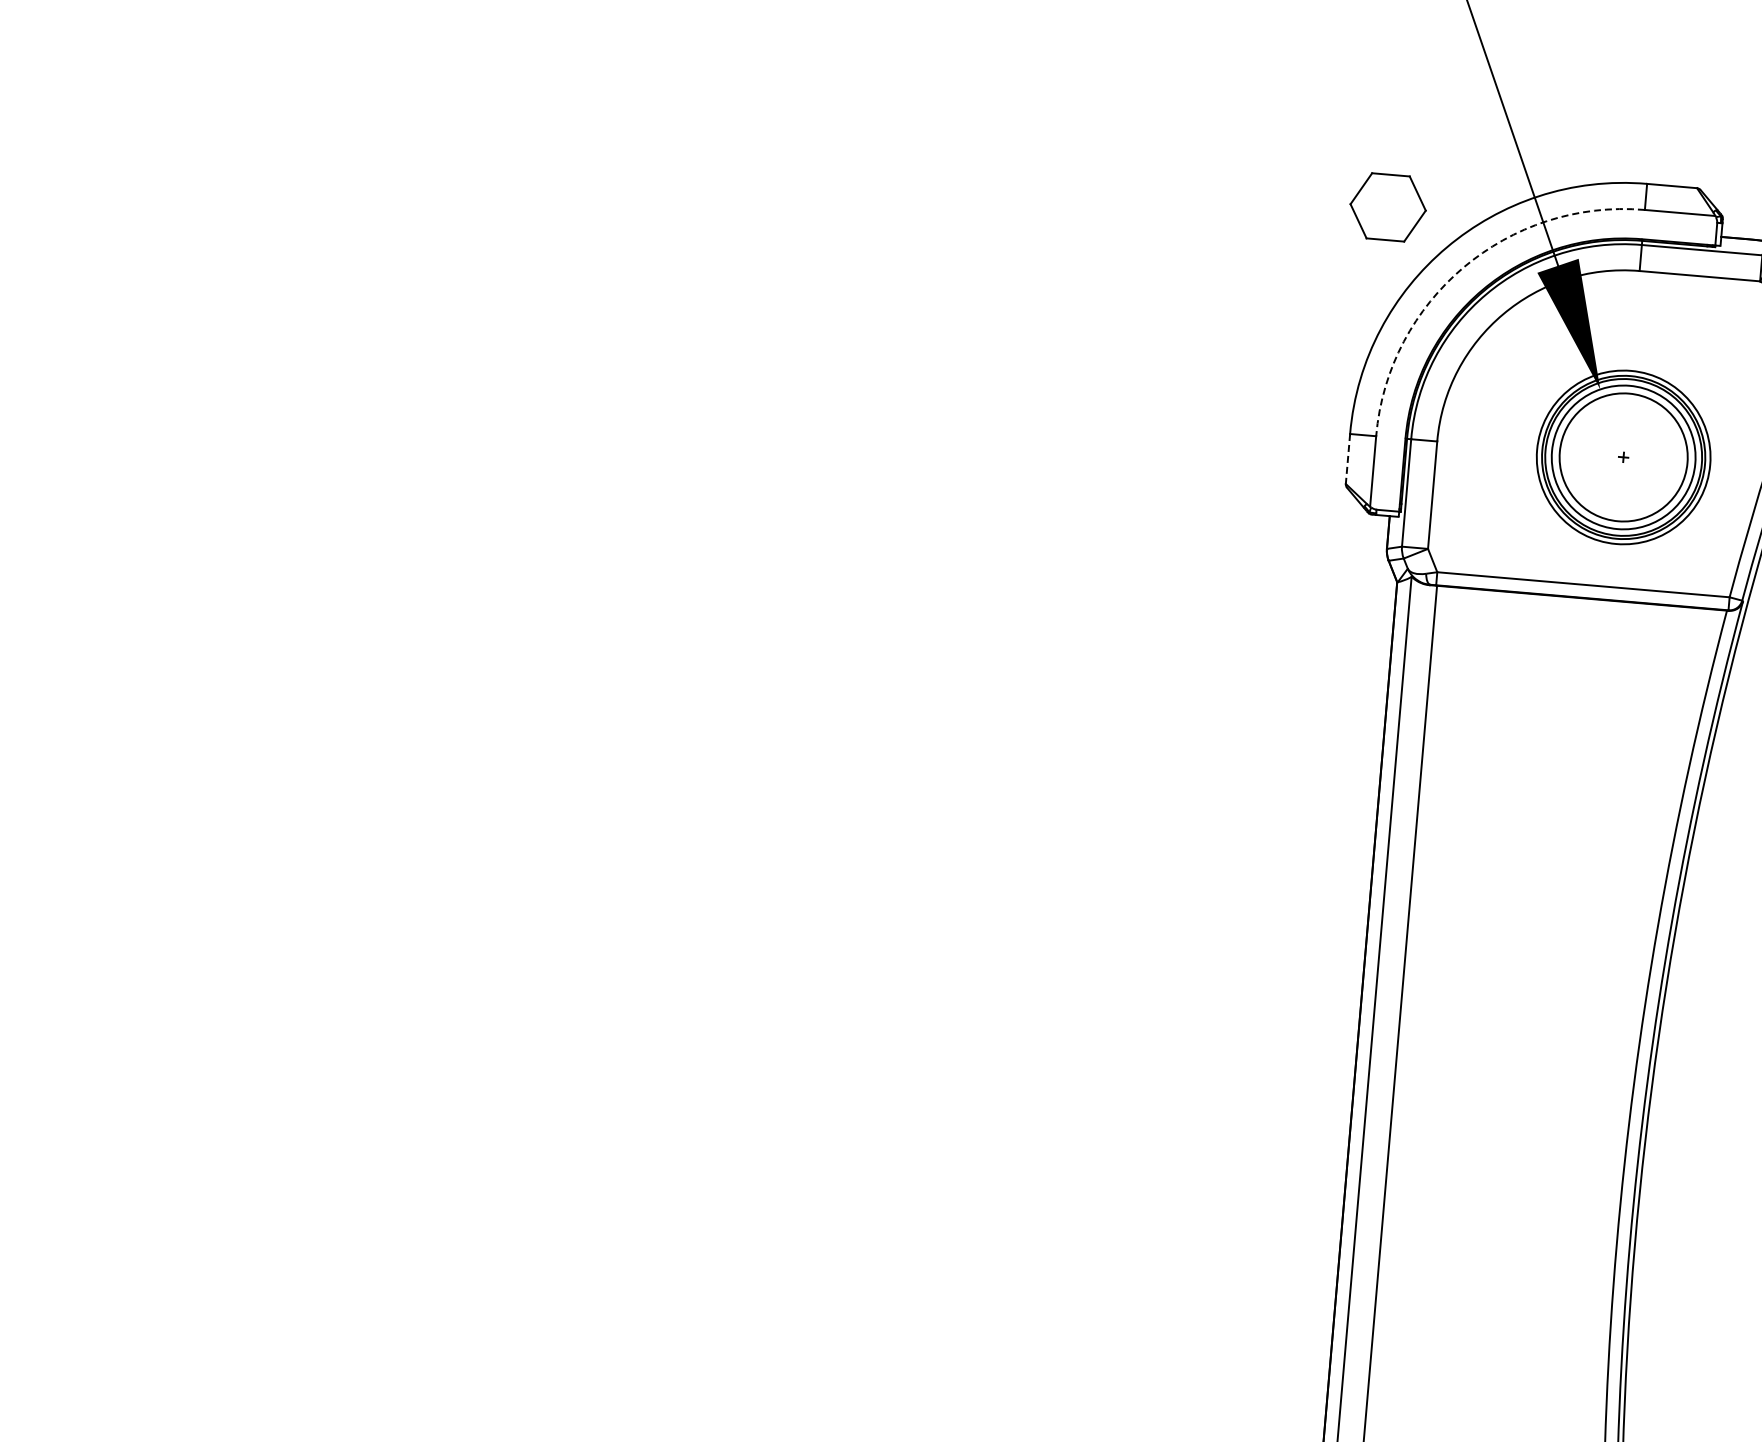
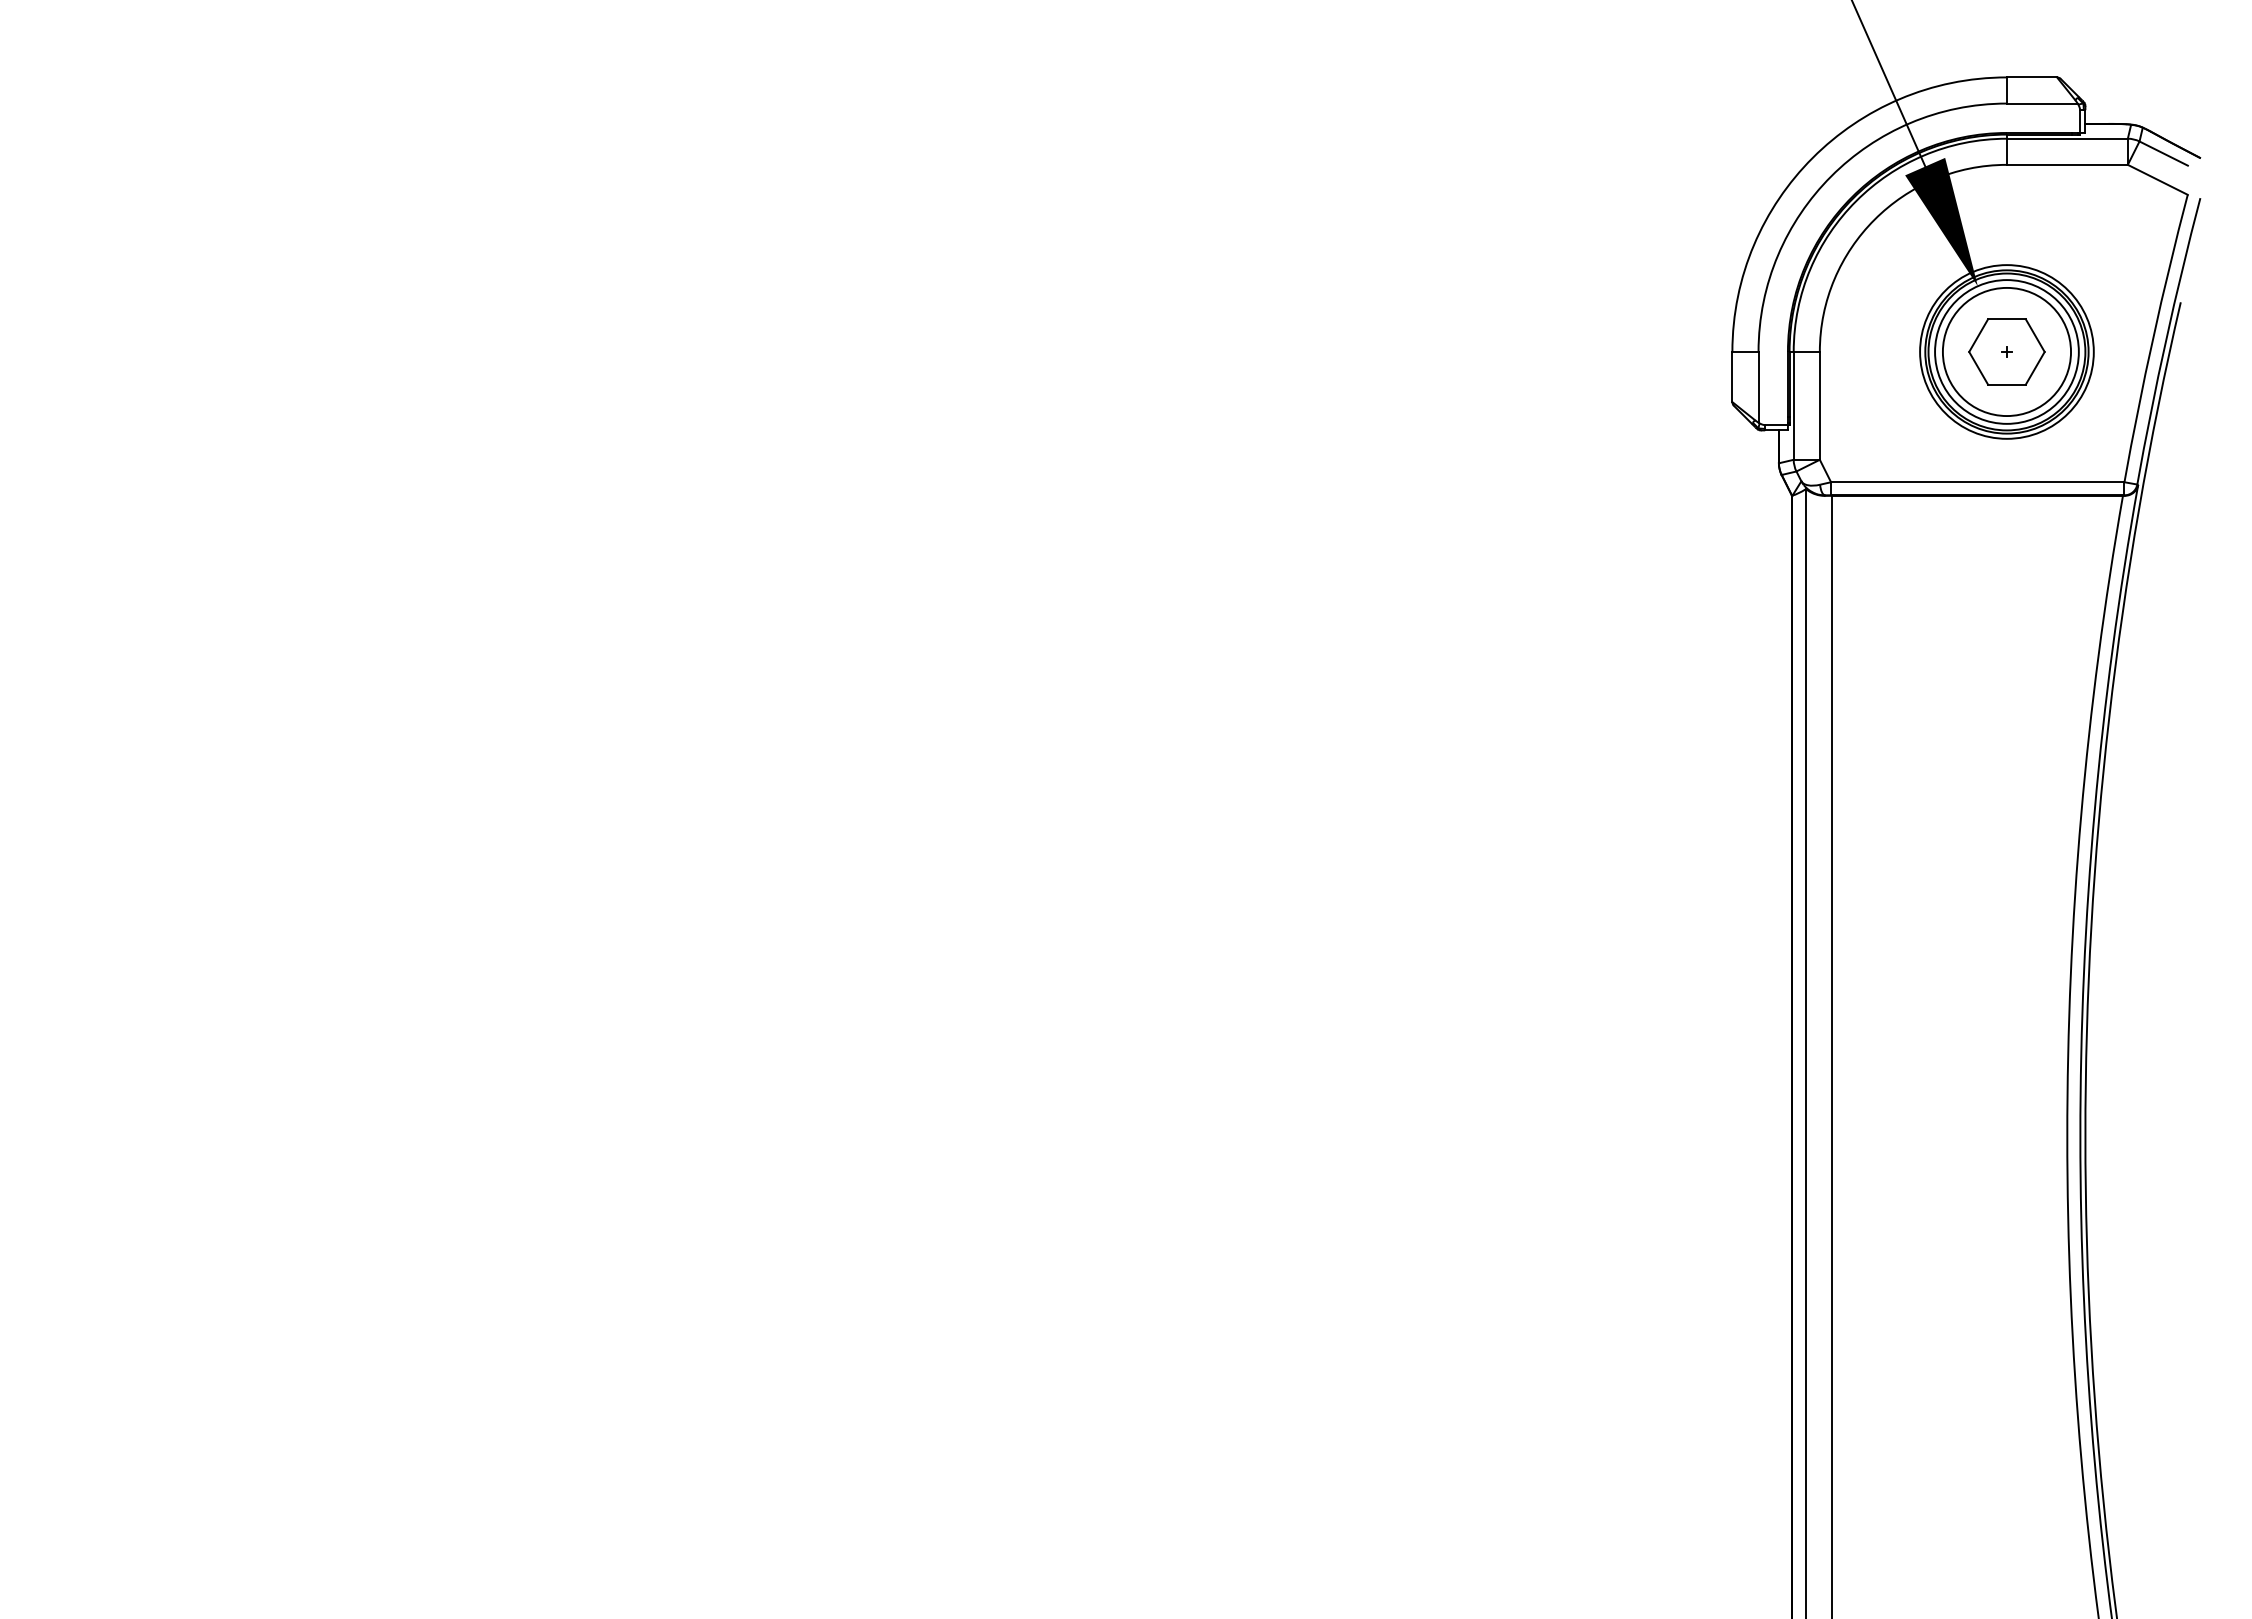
part: (1387, 206) -> (2006, 351), moved
arc: (1463, 267) -> (1831, 176), dashed -> solid
line: (1348, 459) -> (1732, 377), dashed -> solid

